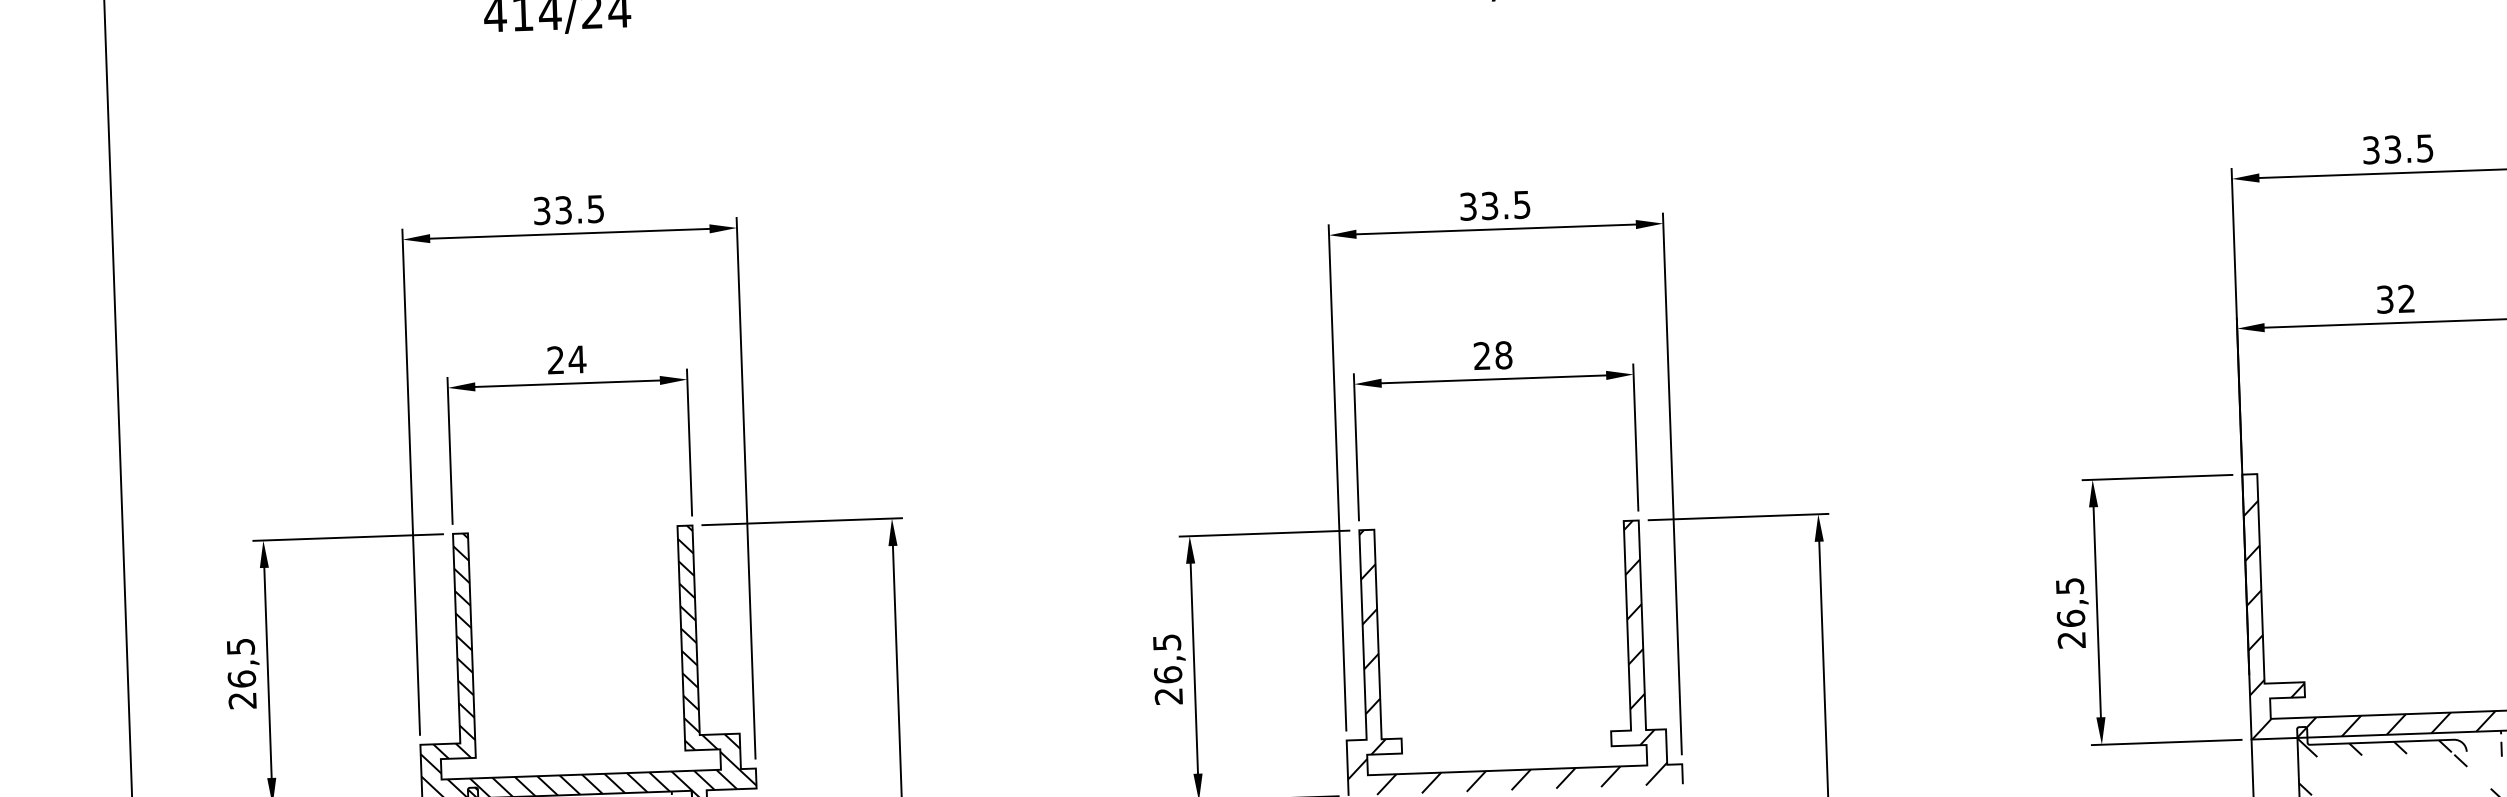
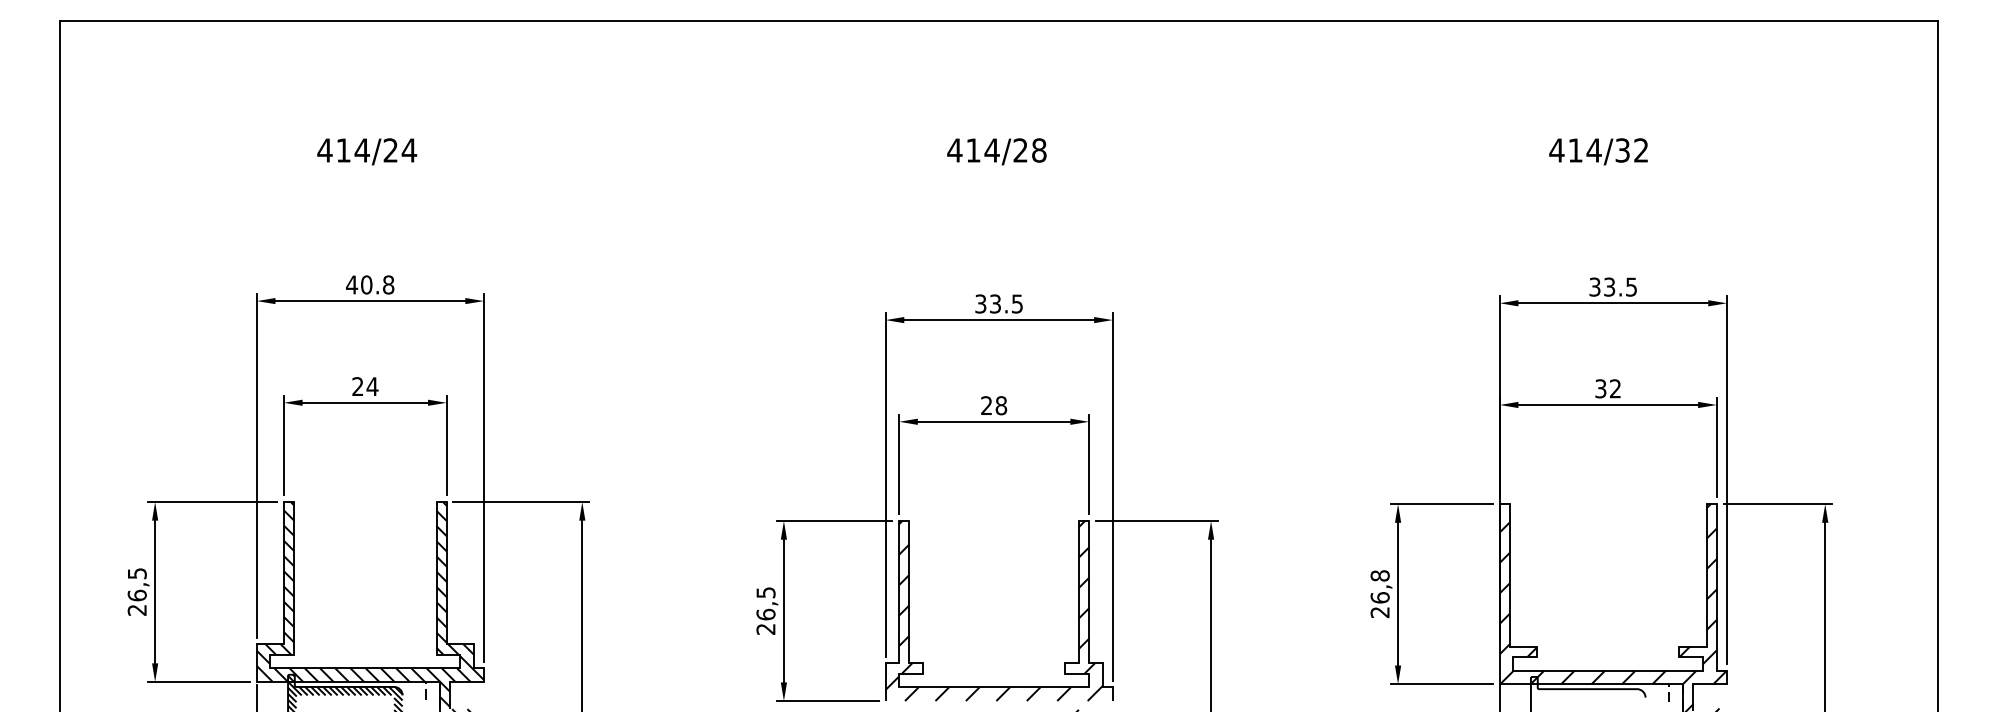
text: (569, 209) -> (370, 284), 33.5 -> 40.8
text: (2068, 585) -> (1379, 575), 26,5 -> 26,8
hatch: (2381, 751) -> (1587, 695), removed

